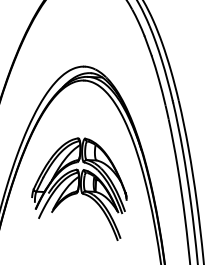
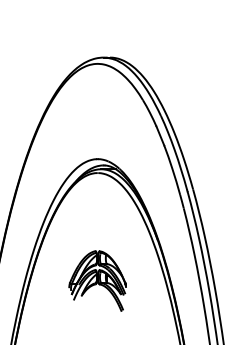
part: (79, 188) -> (97, 281), size x0.6

